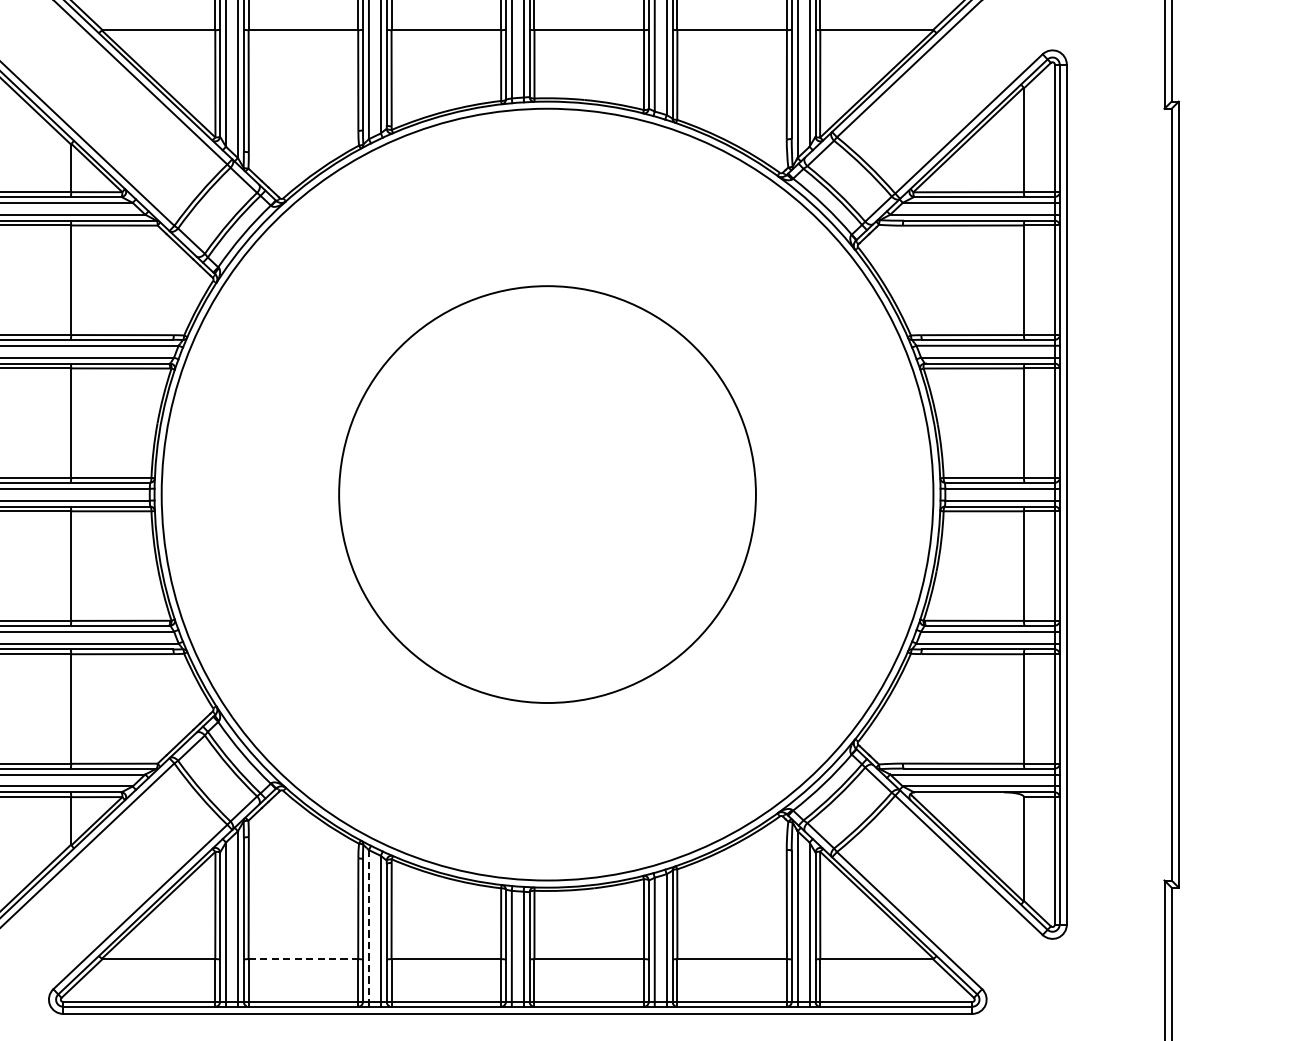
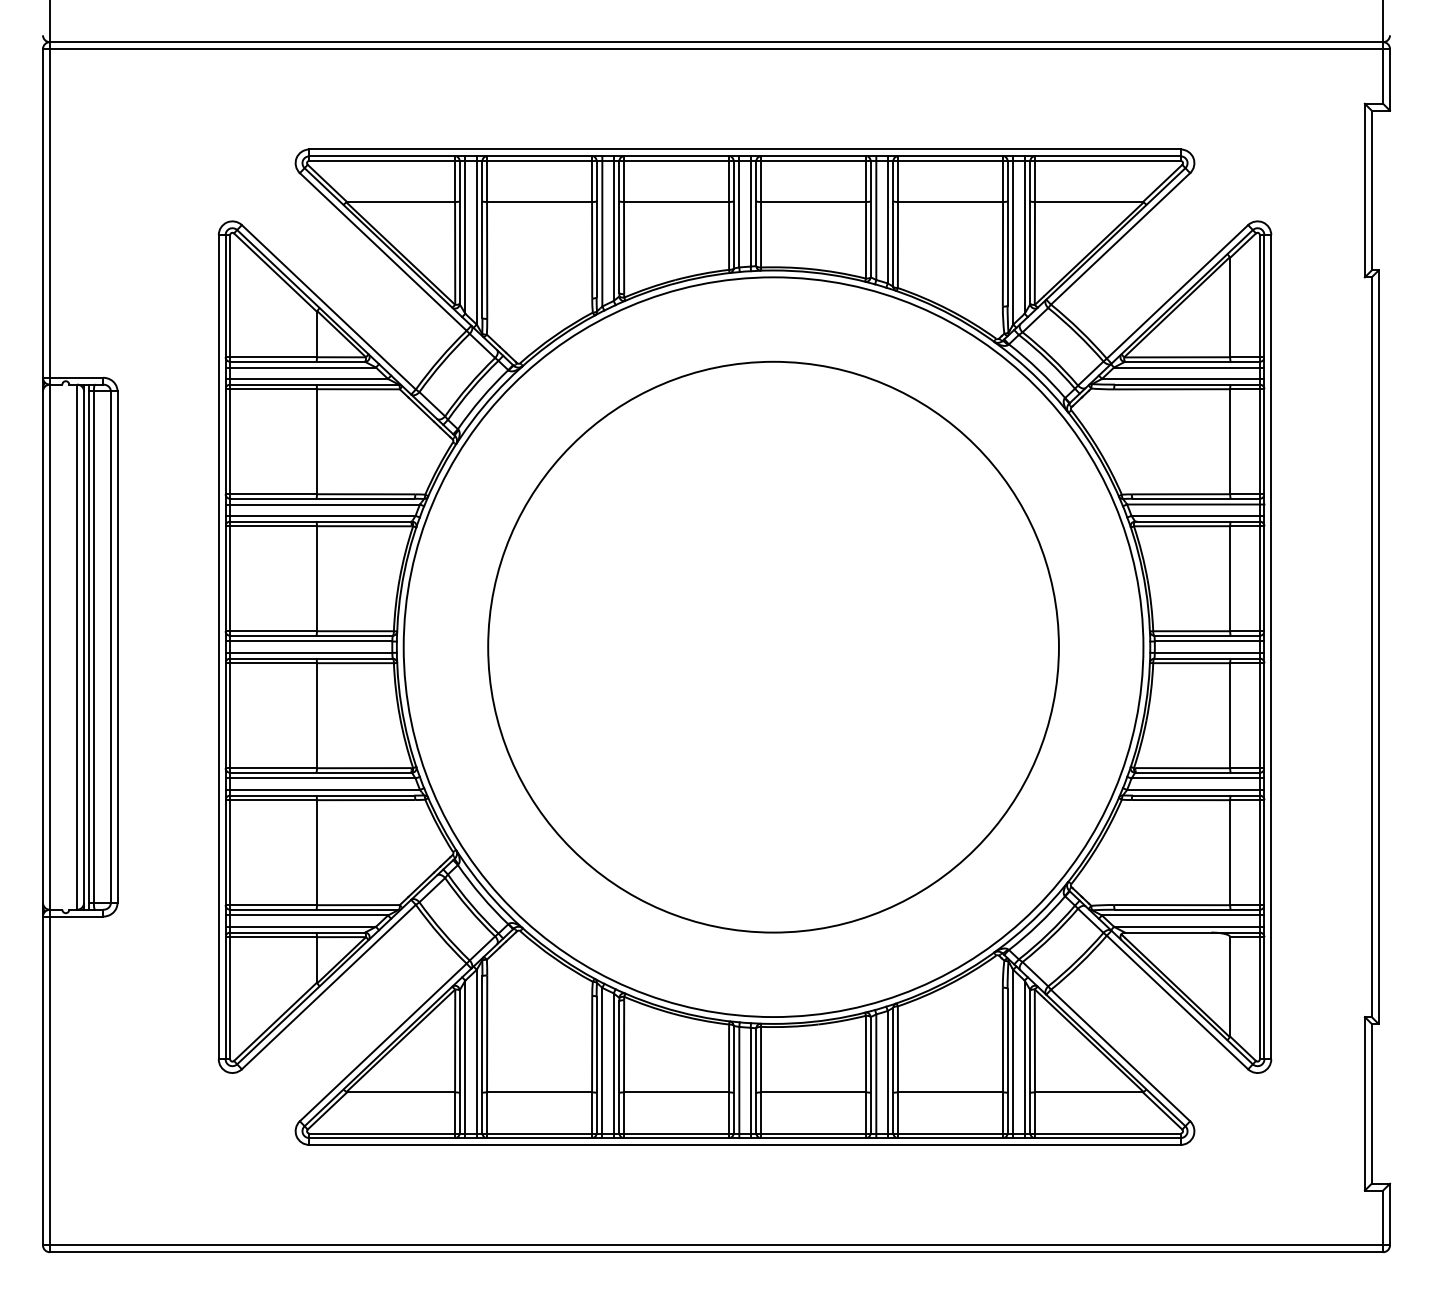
circle: (547, 493) -> (773, 646), size x1.43
line: (369, 928) -> (602, 1063), dashed -> solid
line: (303, 959) -> (539, 1092), dashed -> solid

